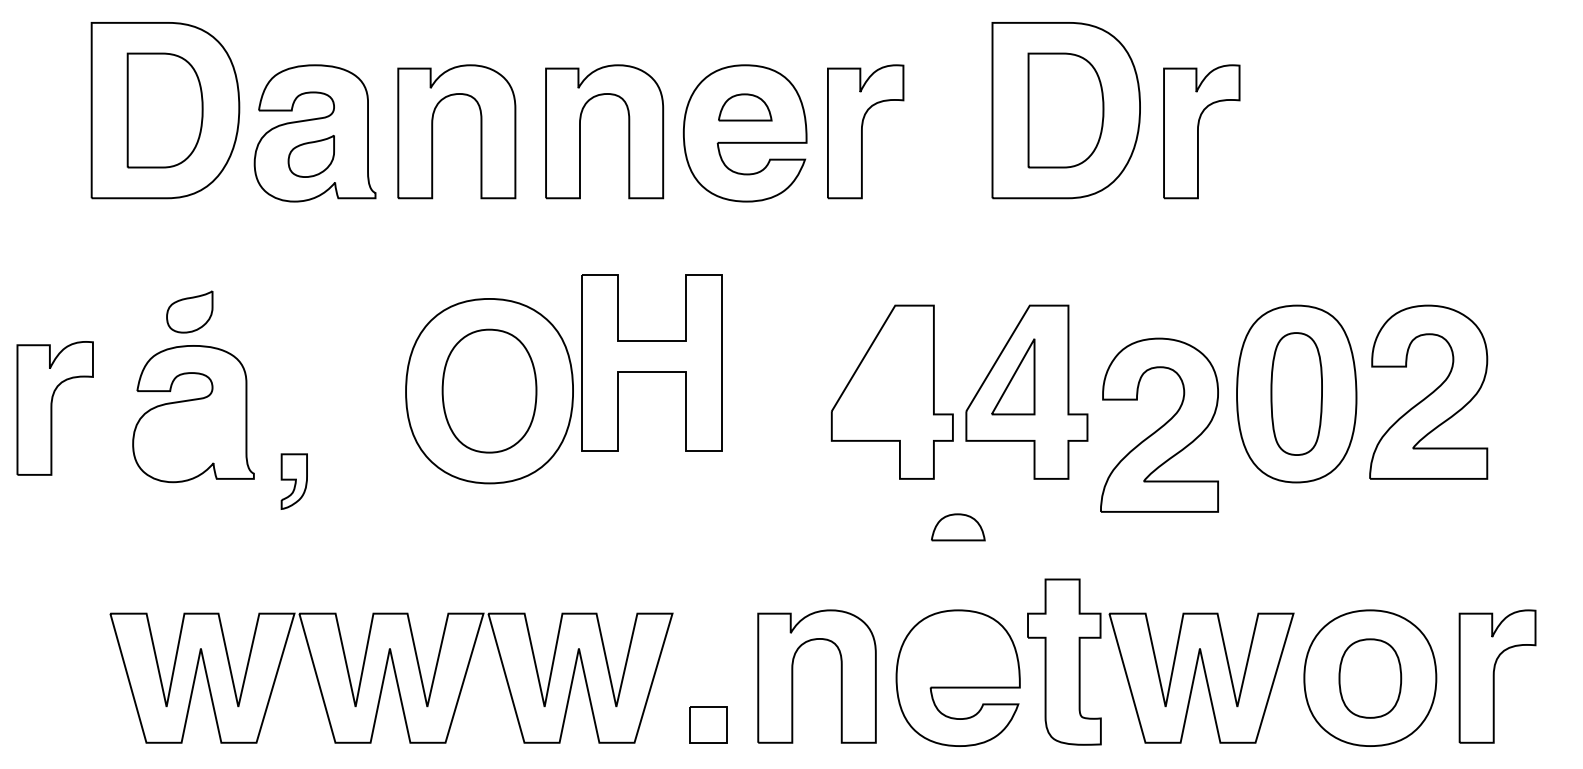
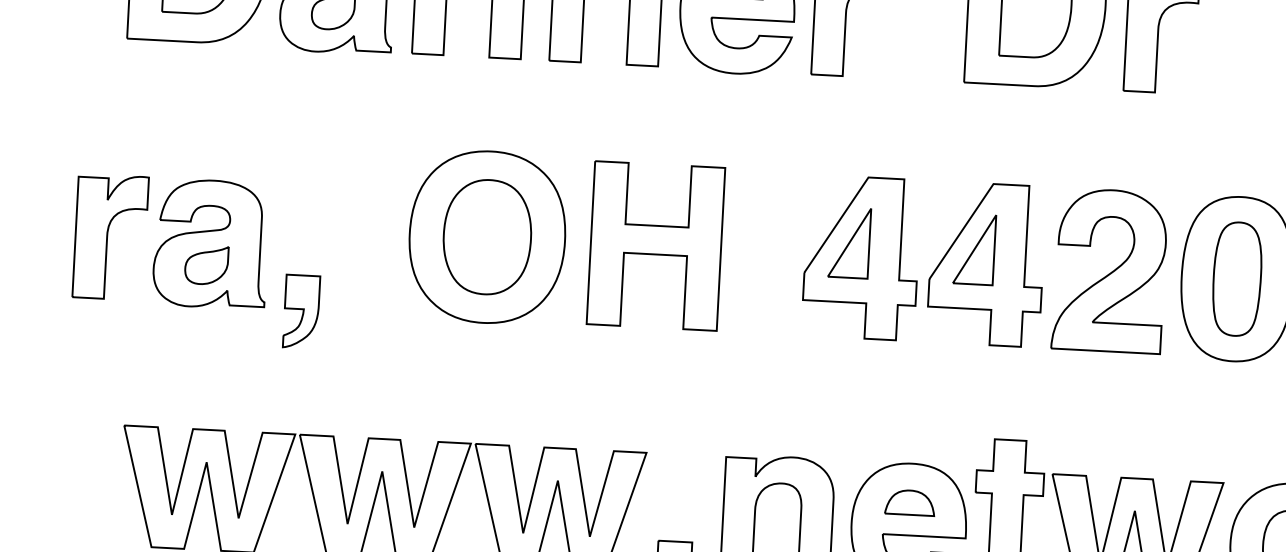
part: (189, 311) -> (206, 264), moved
part: (651, 362) -> (655, 245), moved
part: (878, 376) -> (849, 242), added
part: (54, 408) -> (110, 237), moved
part: (1159, 424) -> (1109, 270), moved
part: (294, 481) -> (301, 311), size x1.43
part: (958, 527) -> (910, 502), moved

